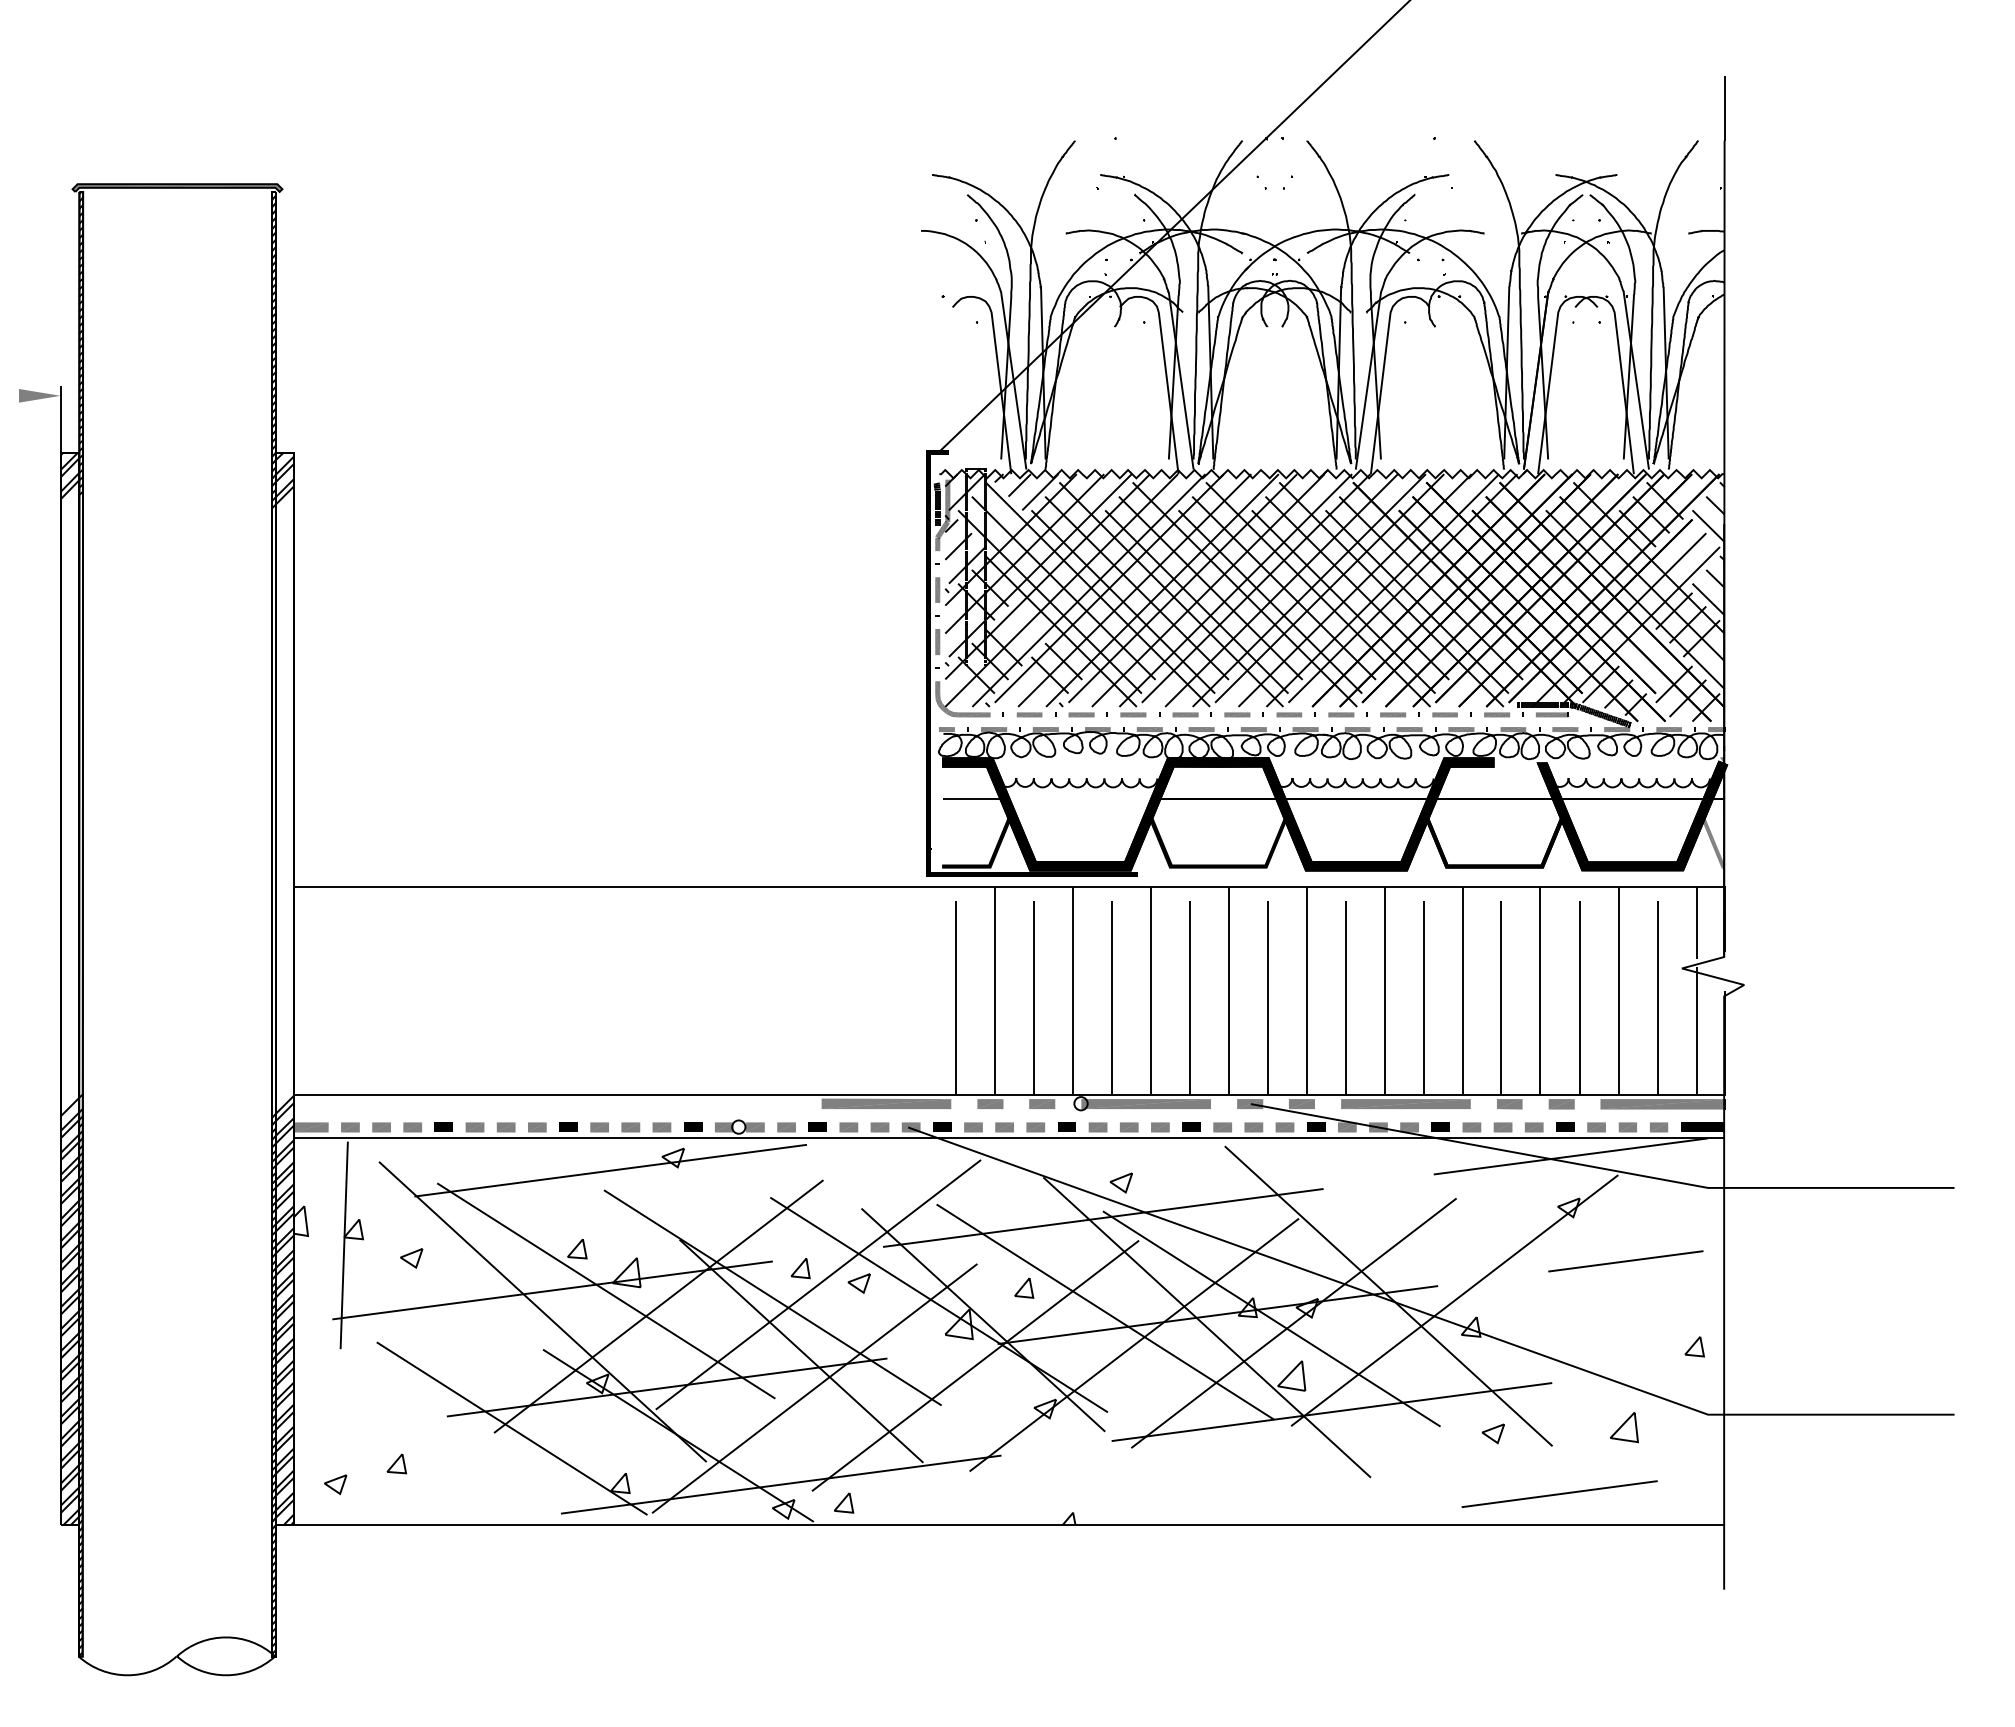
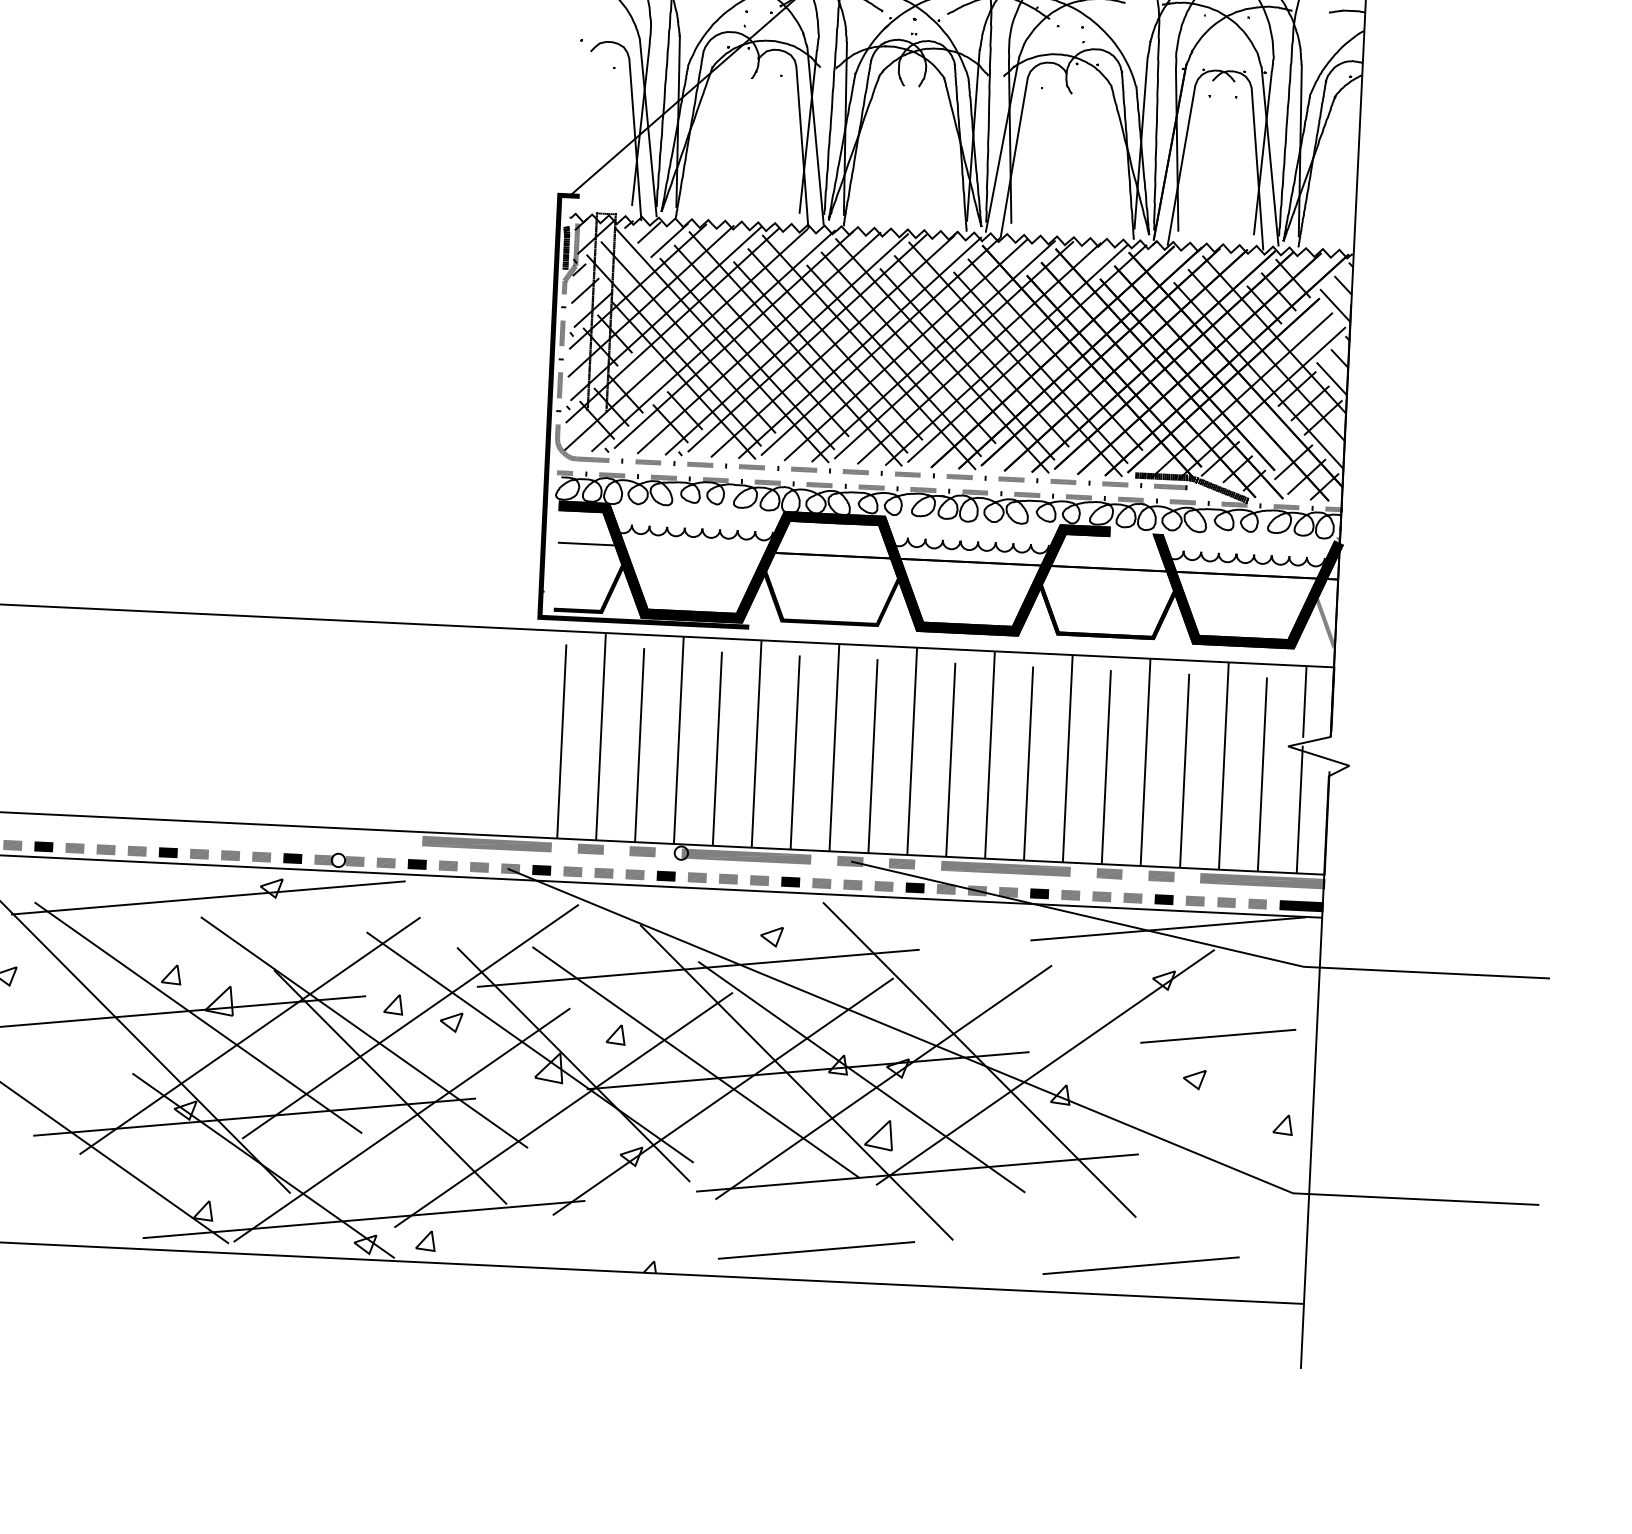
part: (1120, 1182) -> (771, 936), moved
line: (1623, 1425) -> (1208, 1200), removed
part: (1492, 1433) -> (1193, 1079), moved
line: (1234, 1493) -> (816, 1249), added

